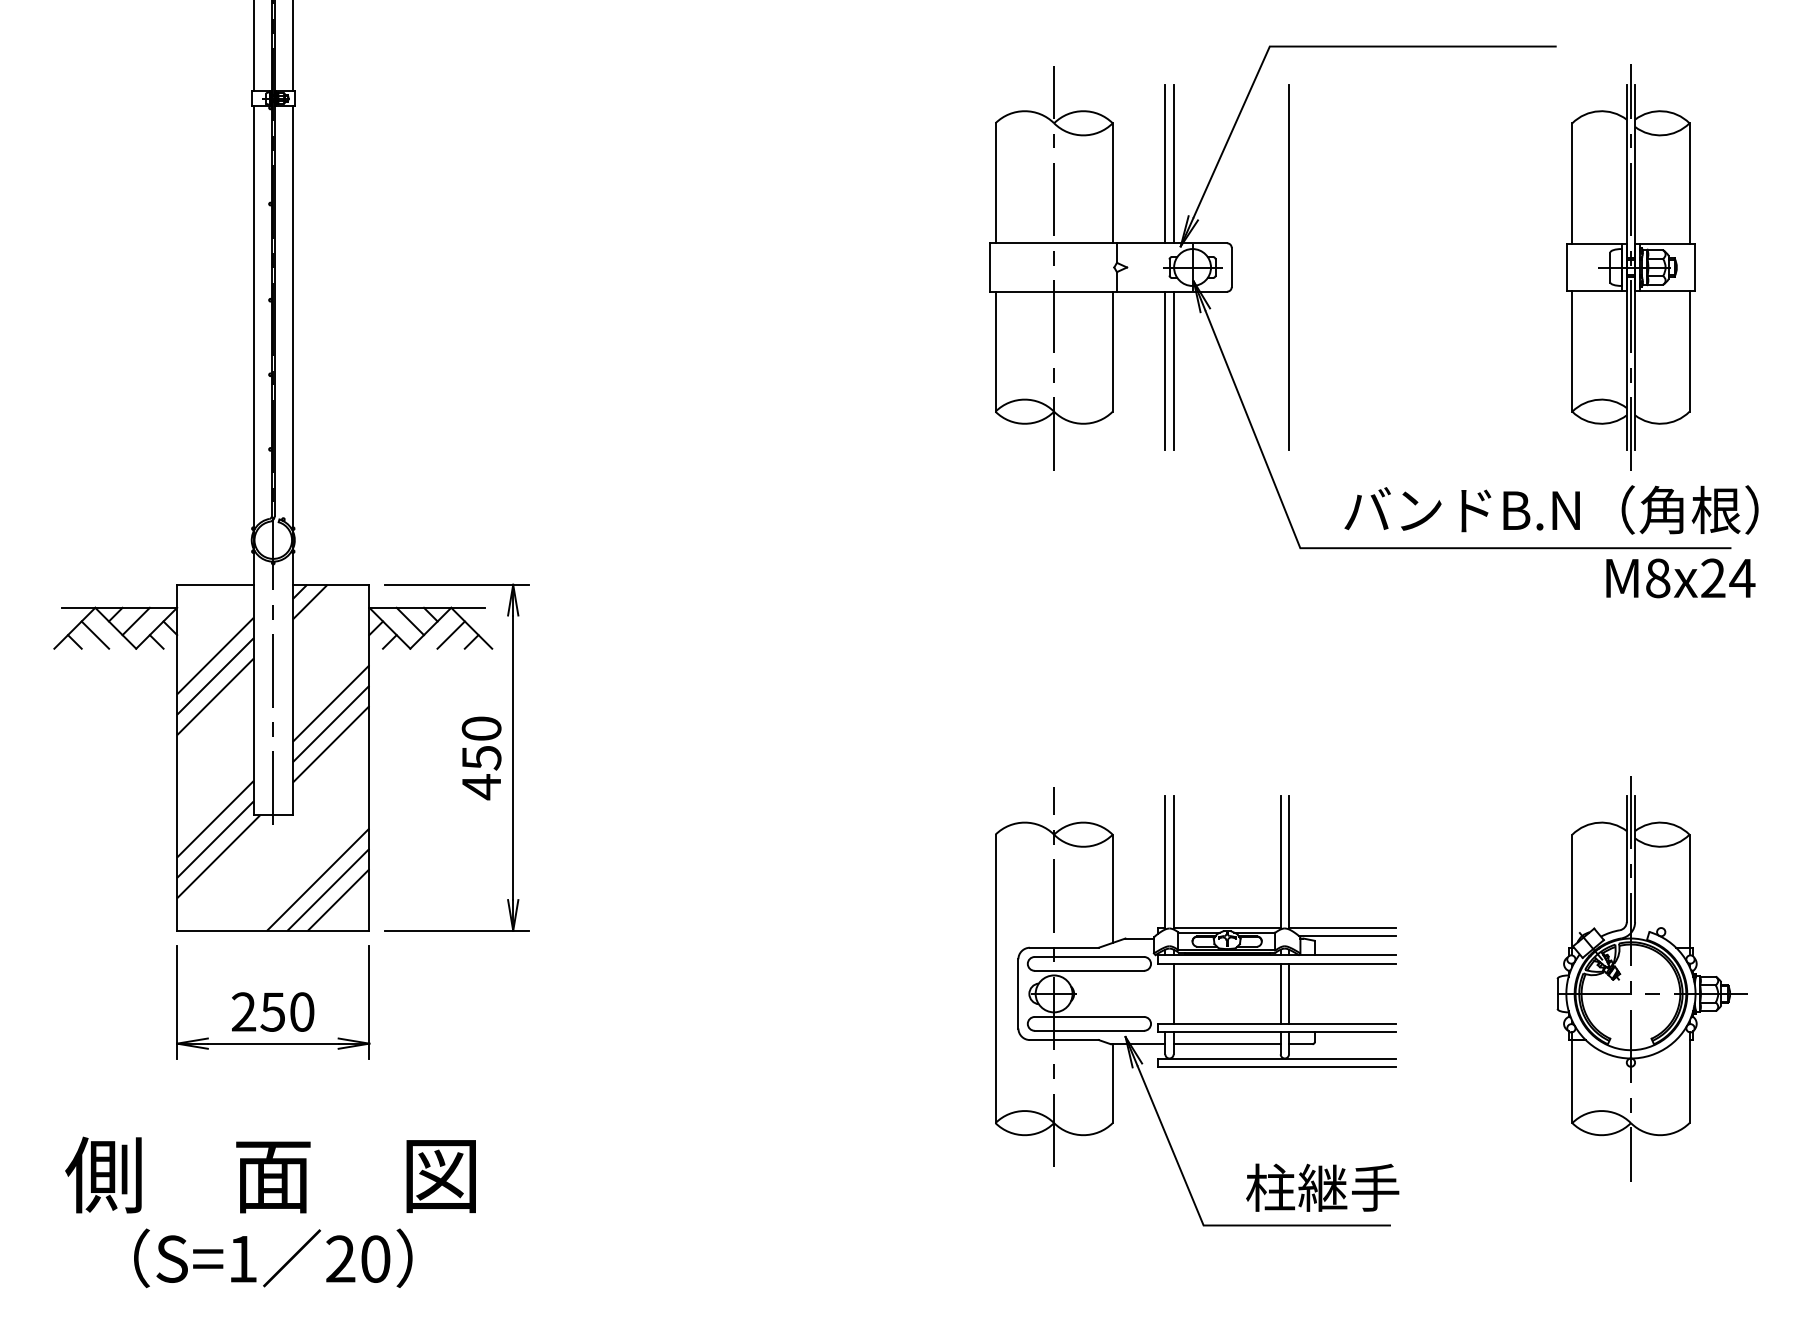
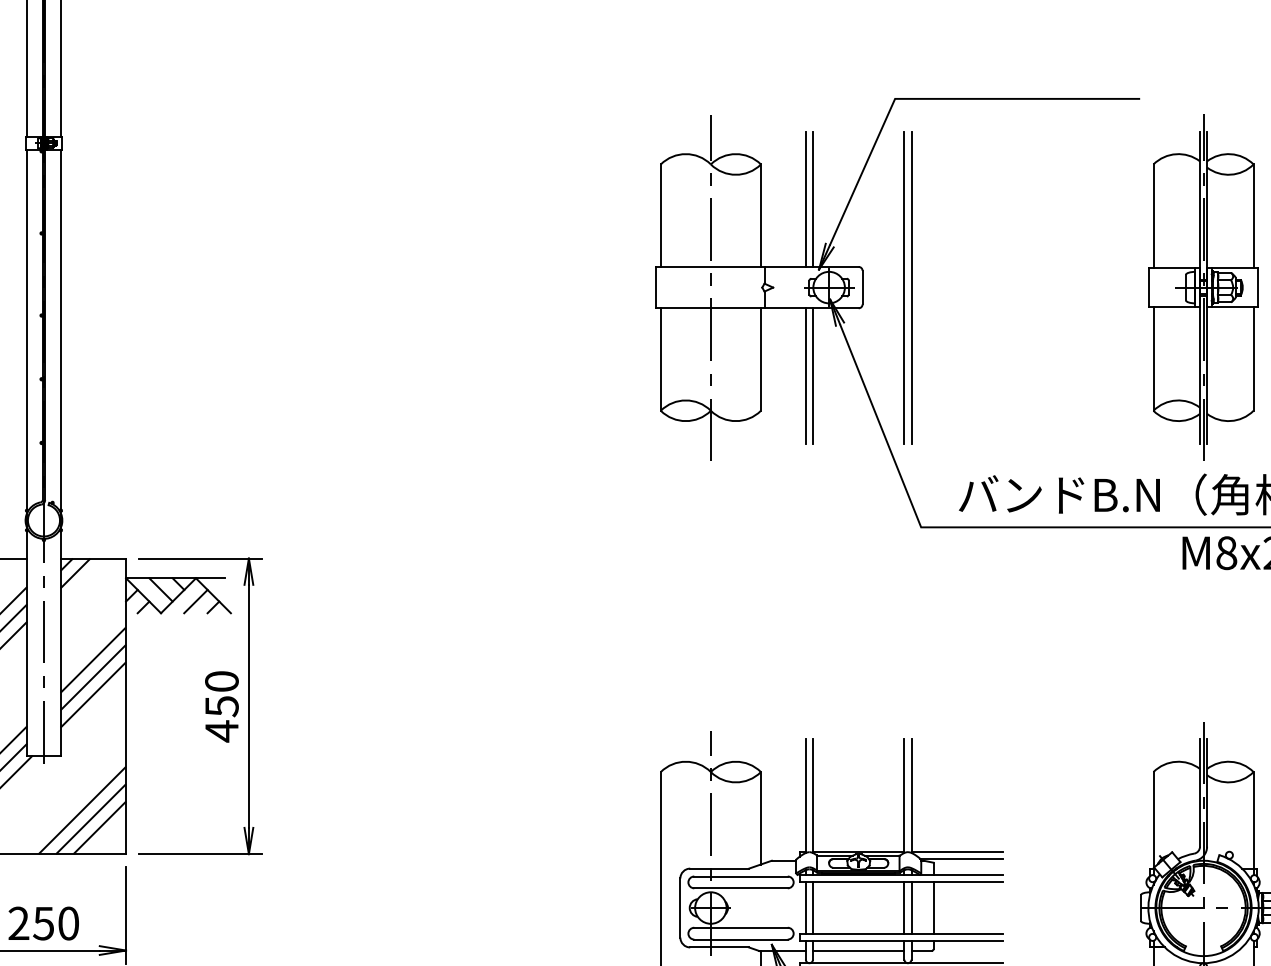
line: (1280, 267) -> (904, 287), added
line: (1165, 993) -> (806, 907), added
line: (1314, 993) -> (933, 907), added

